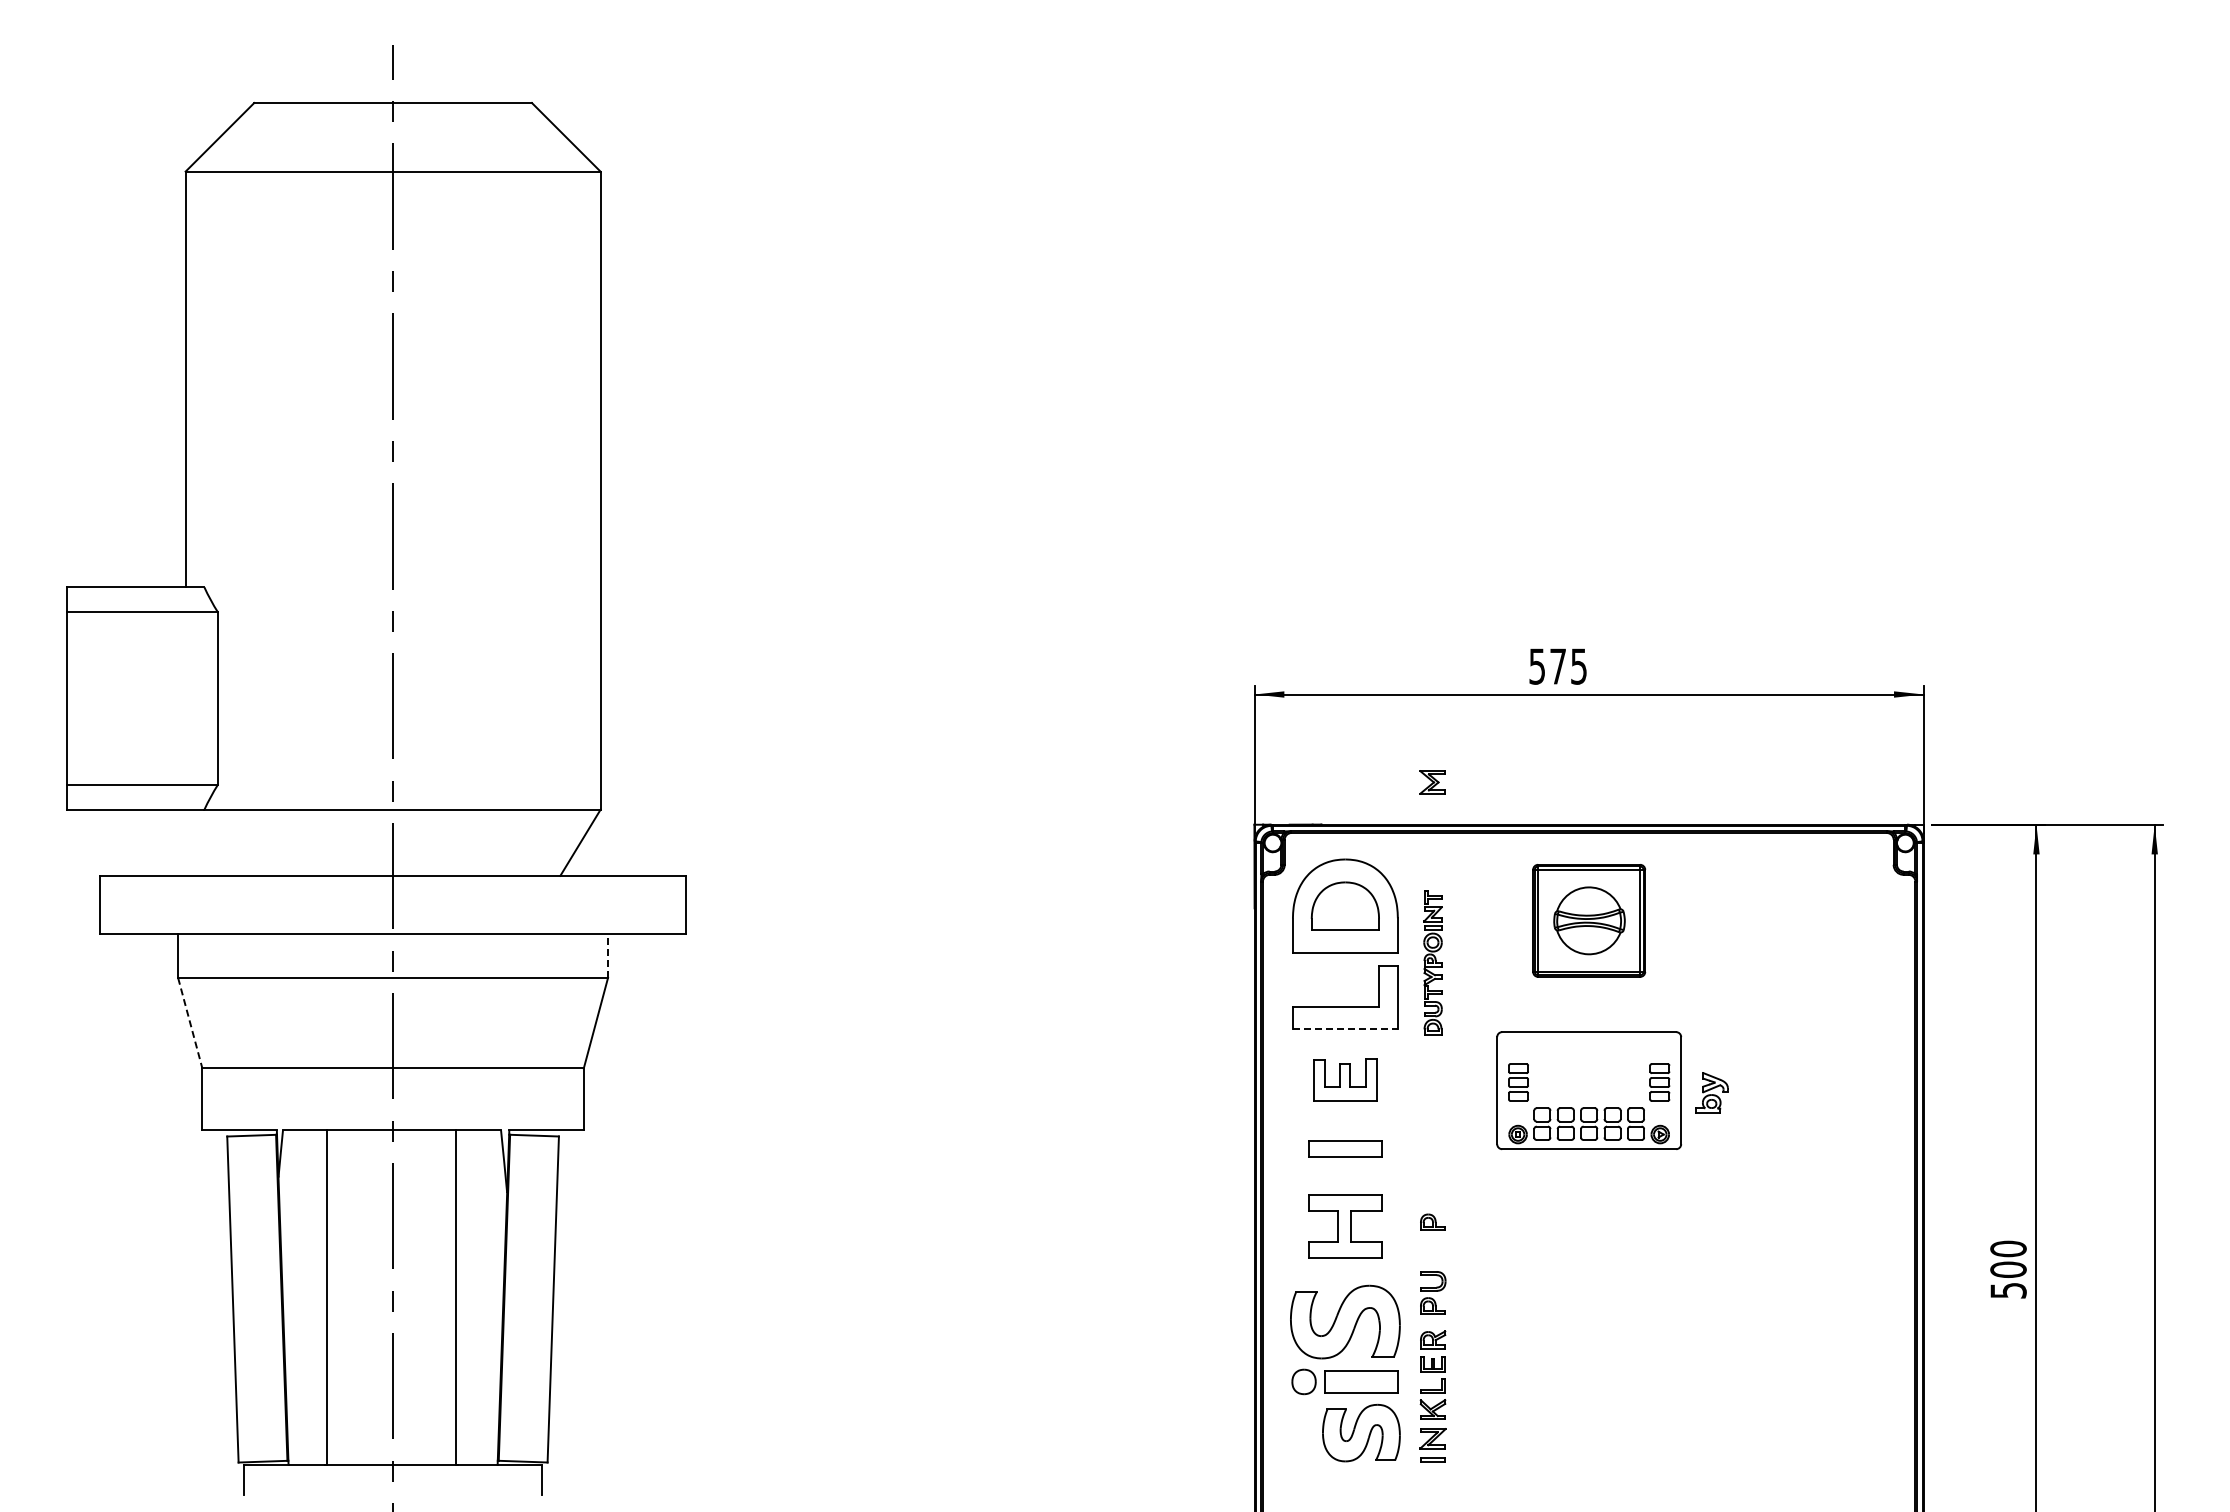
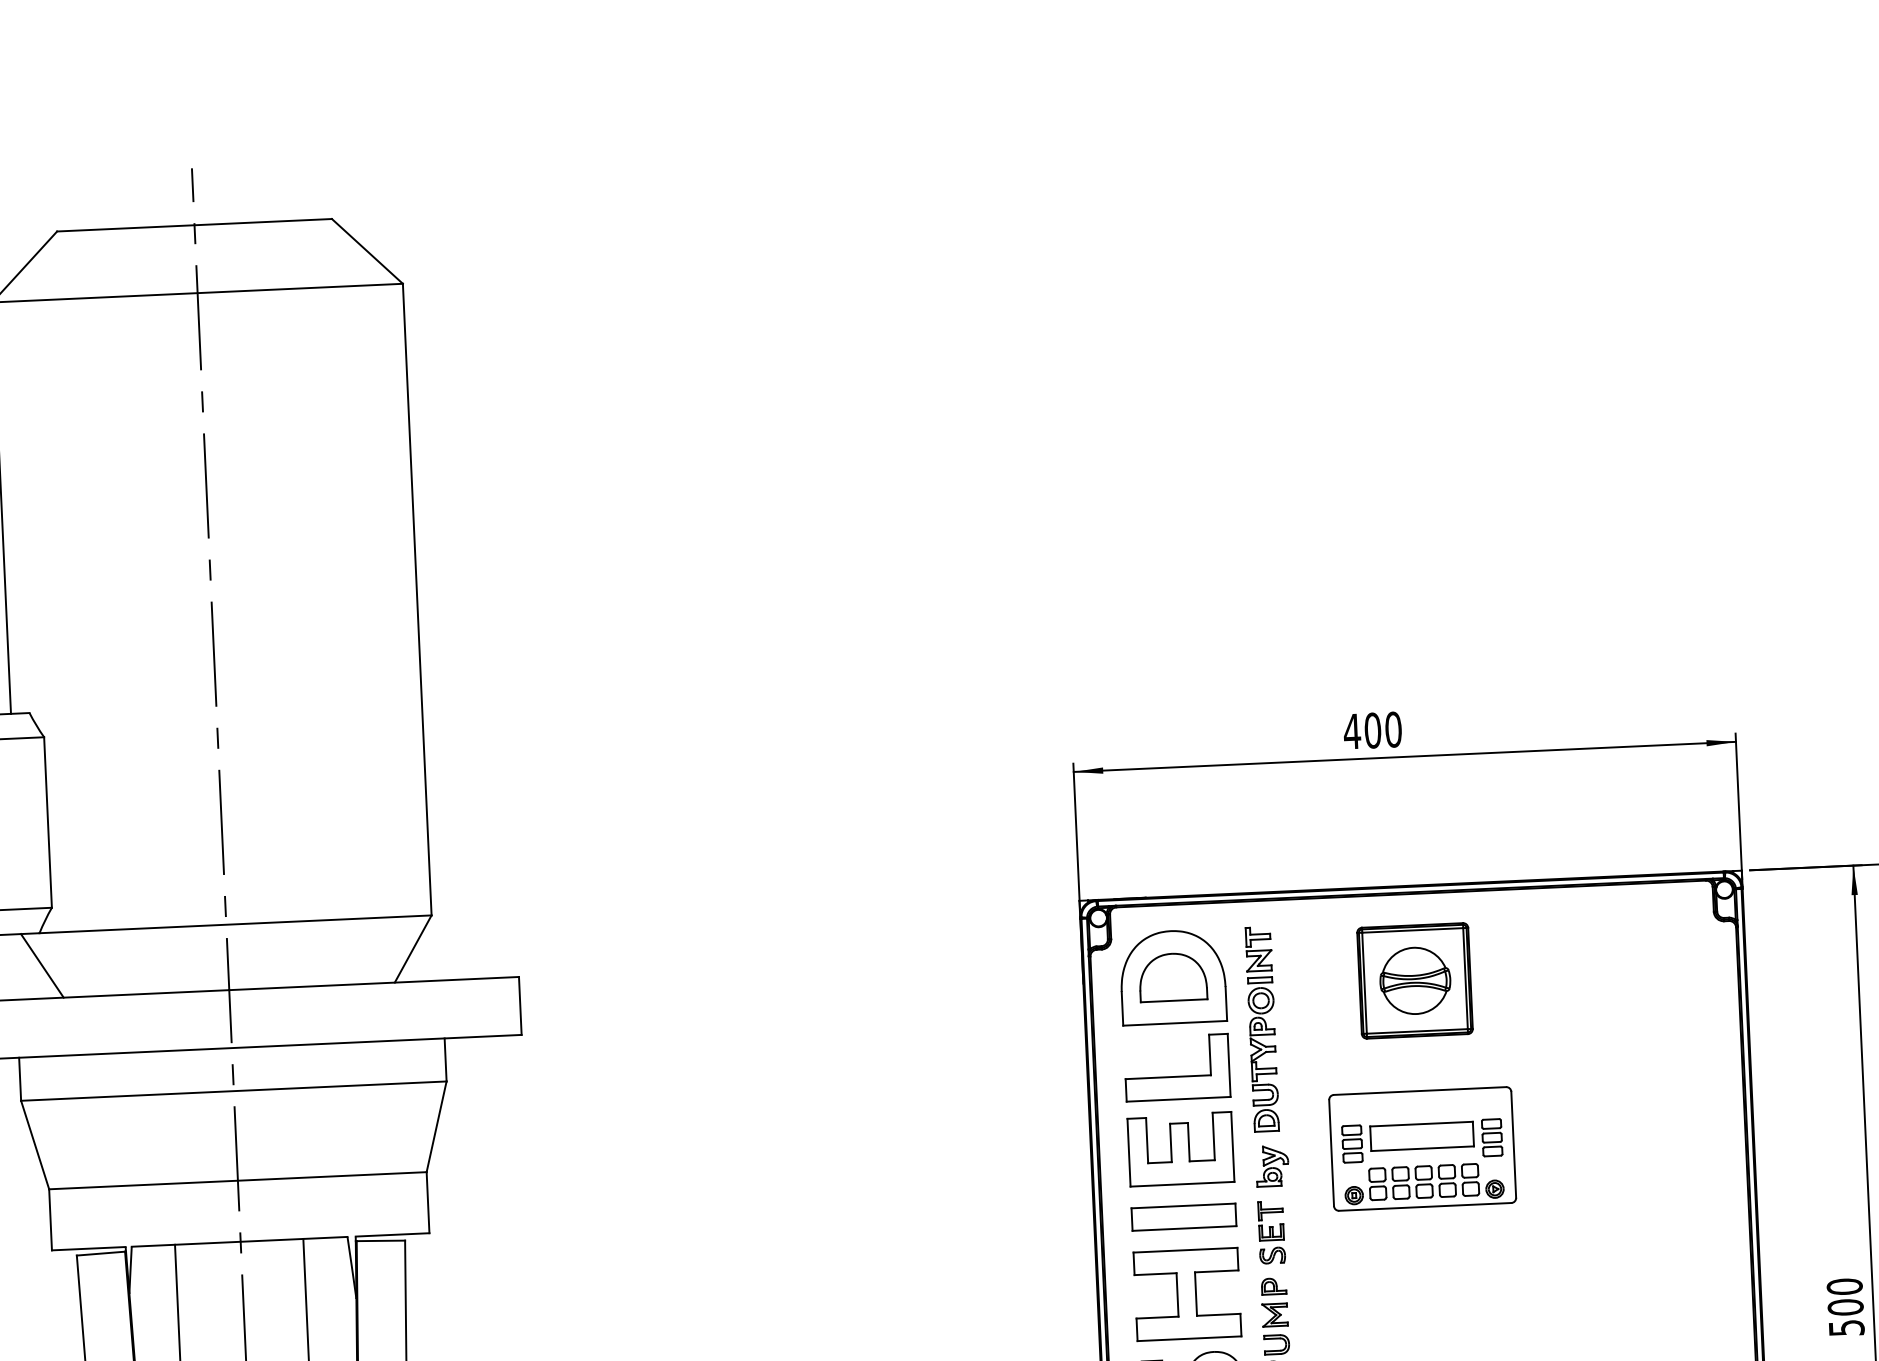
text: (1557, 666) -> (1372, 730), 575 -> 400
part: (1432, 782) -> (1274, 1315), moved
line: (205, 842) -> (42, 965), added
line: (608, 956) -> (446, 1060), dashed -> solid
part: (1432, 962) -> (1261, 1029), size x1.43
line: (190, 1023) -> (35, 1145), dashed -> solid
line: (1345, 1029) -> (1178, 1099), dashed -> solid
part: (1588, 1077) -> (1421, 1135), added
part: (1345, 1079) -> (1180, 1148), size x1.67
part: (1711, 1092) -> (1271, 1165), moved
part: (1345, 1148) -> (1184, 1217), size x1.43
part: (1432, 1167) -> (1271, 1232), added
part: (1345, 1226) -> (1187, 1294), size x1.43

